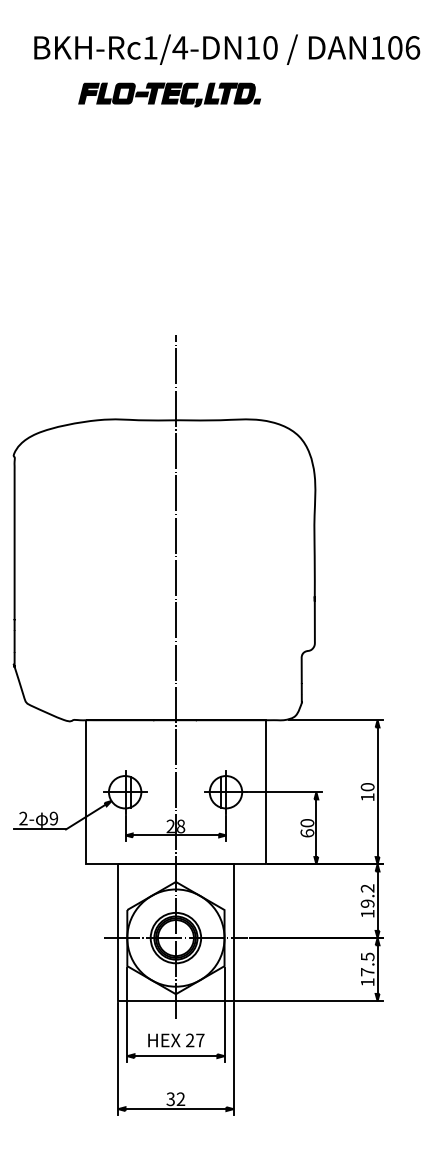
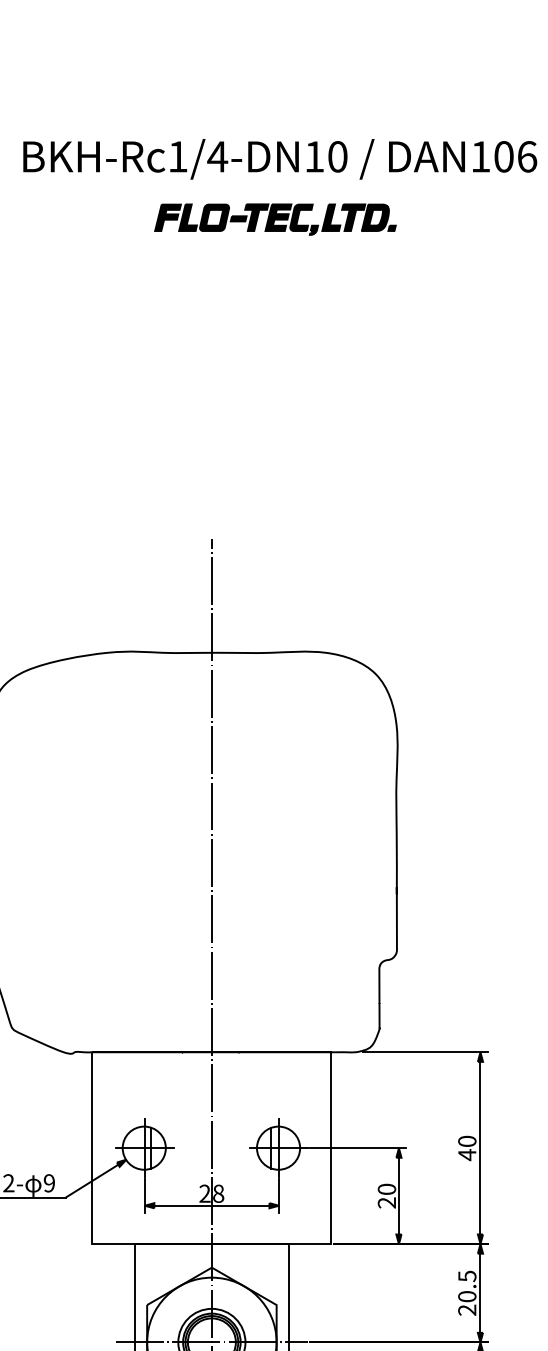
part: (169, 94) -> (275, 218), moved
text: (367, 796) -> (467, 1153), 10 -> 40
text: (307, 833) -> (387, 1203), 60 -> 20
text: (367, 901) -> (467, 1293), 19.2 -> 20.5

